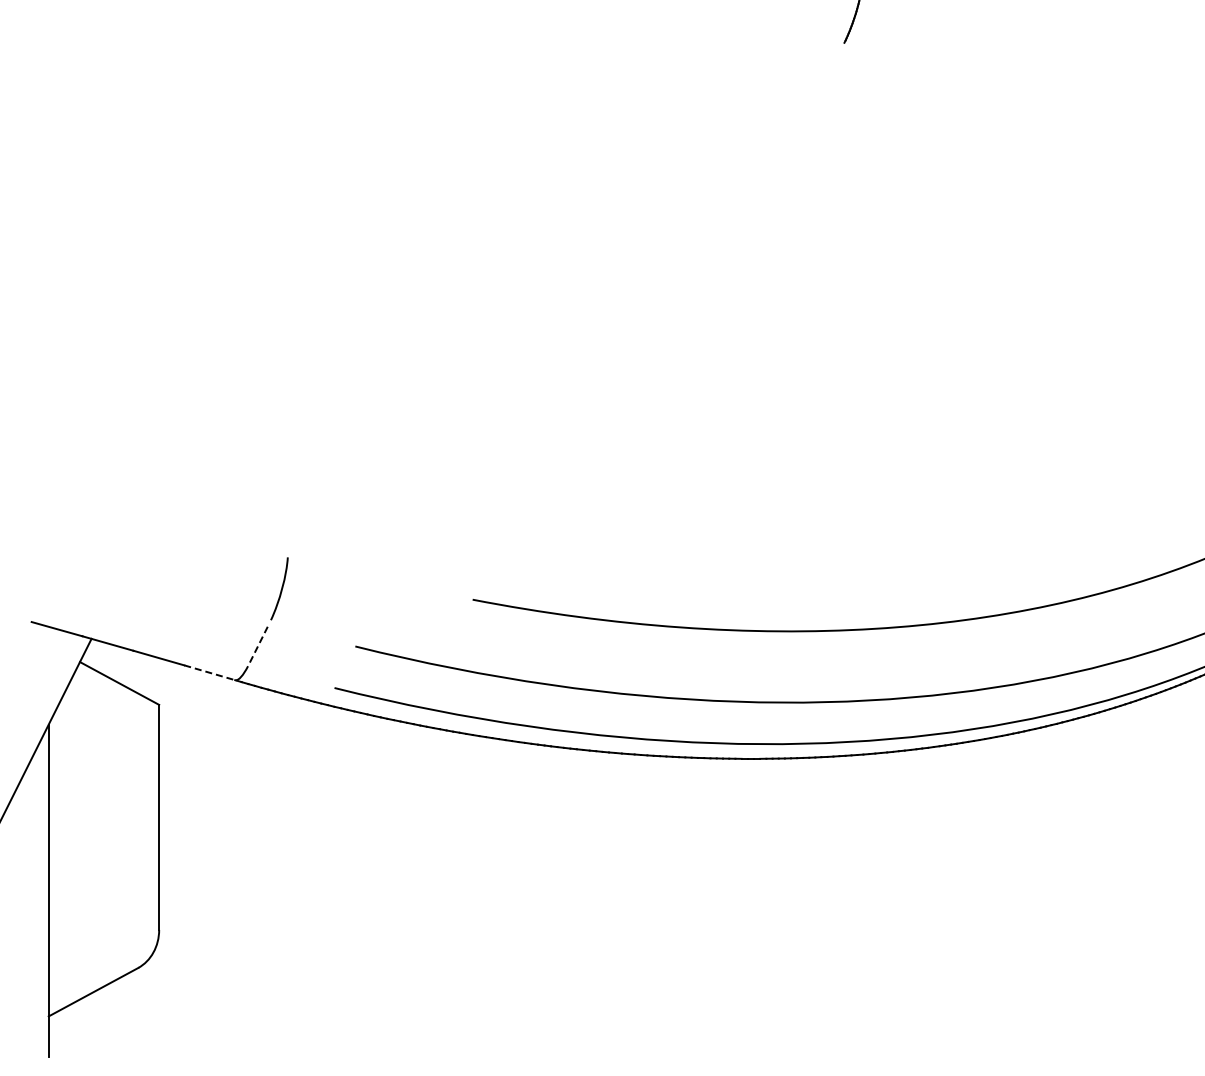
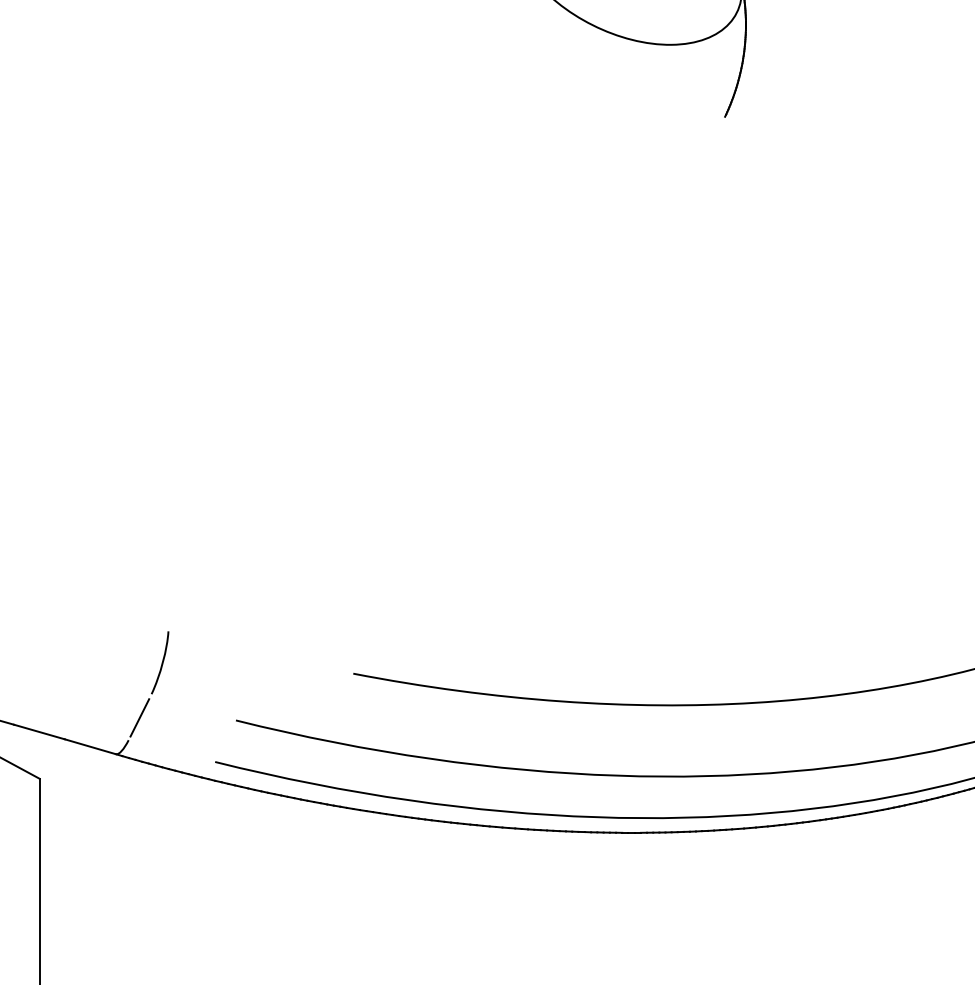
line: (259, 643) -> (140, 717), dashed -> solid
line: (209, 672) -> (90, 746), dashed -> solid

